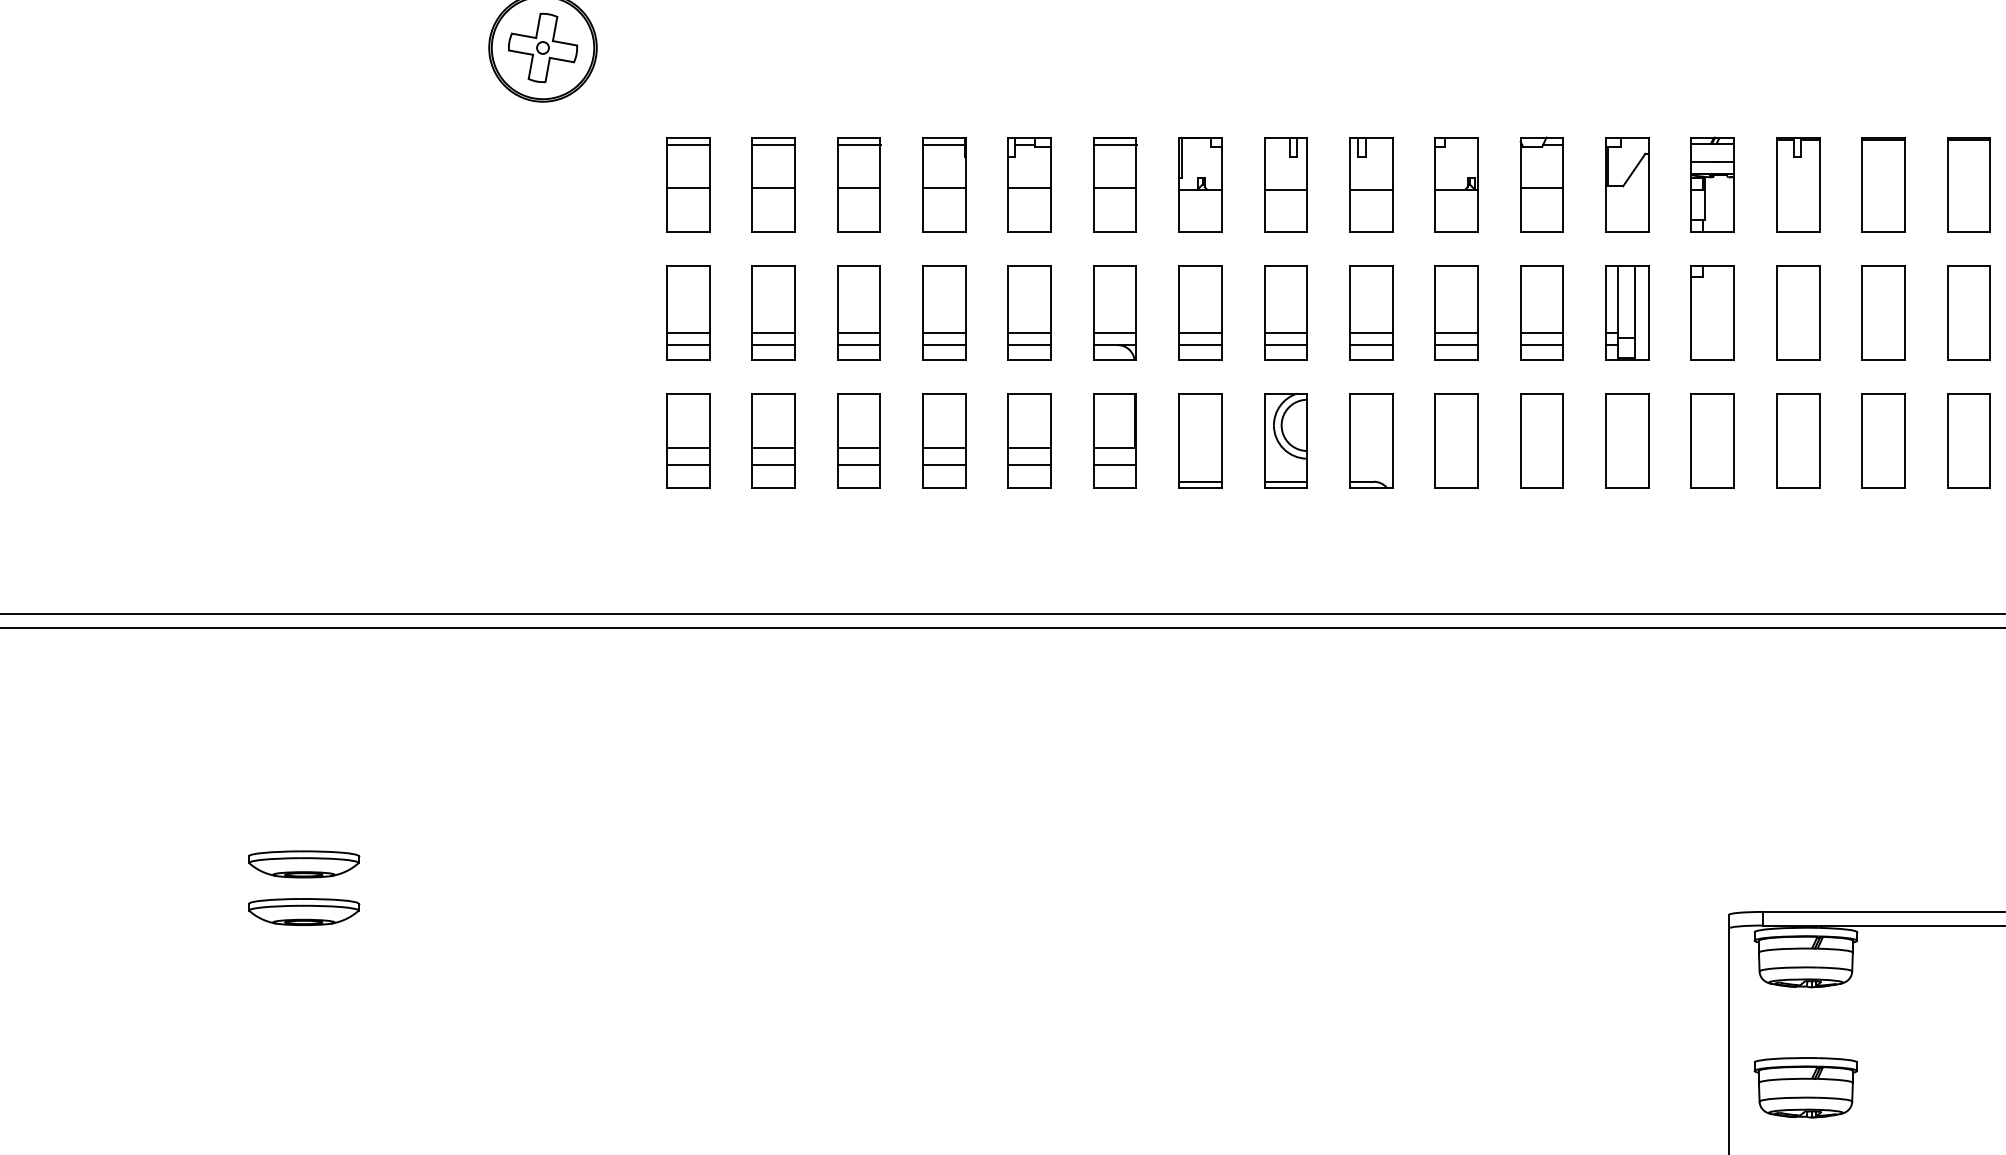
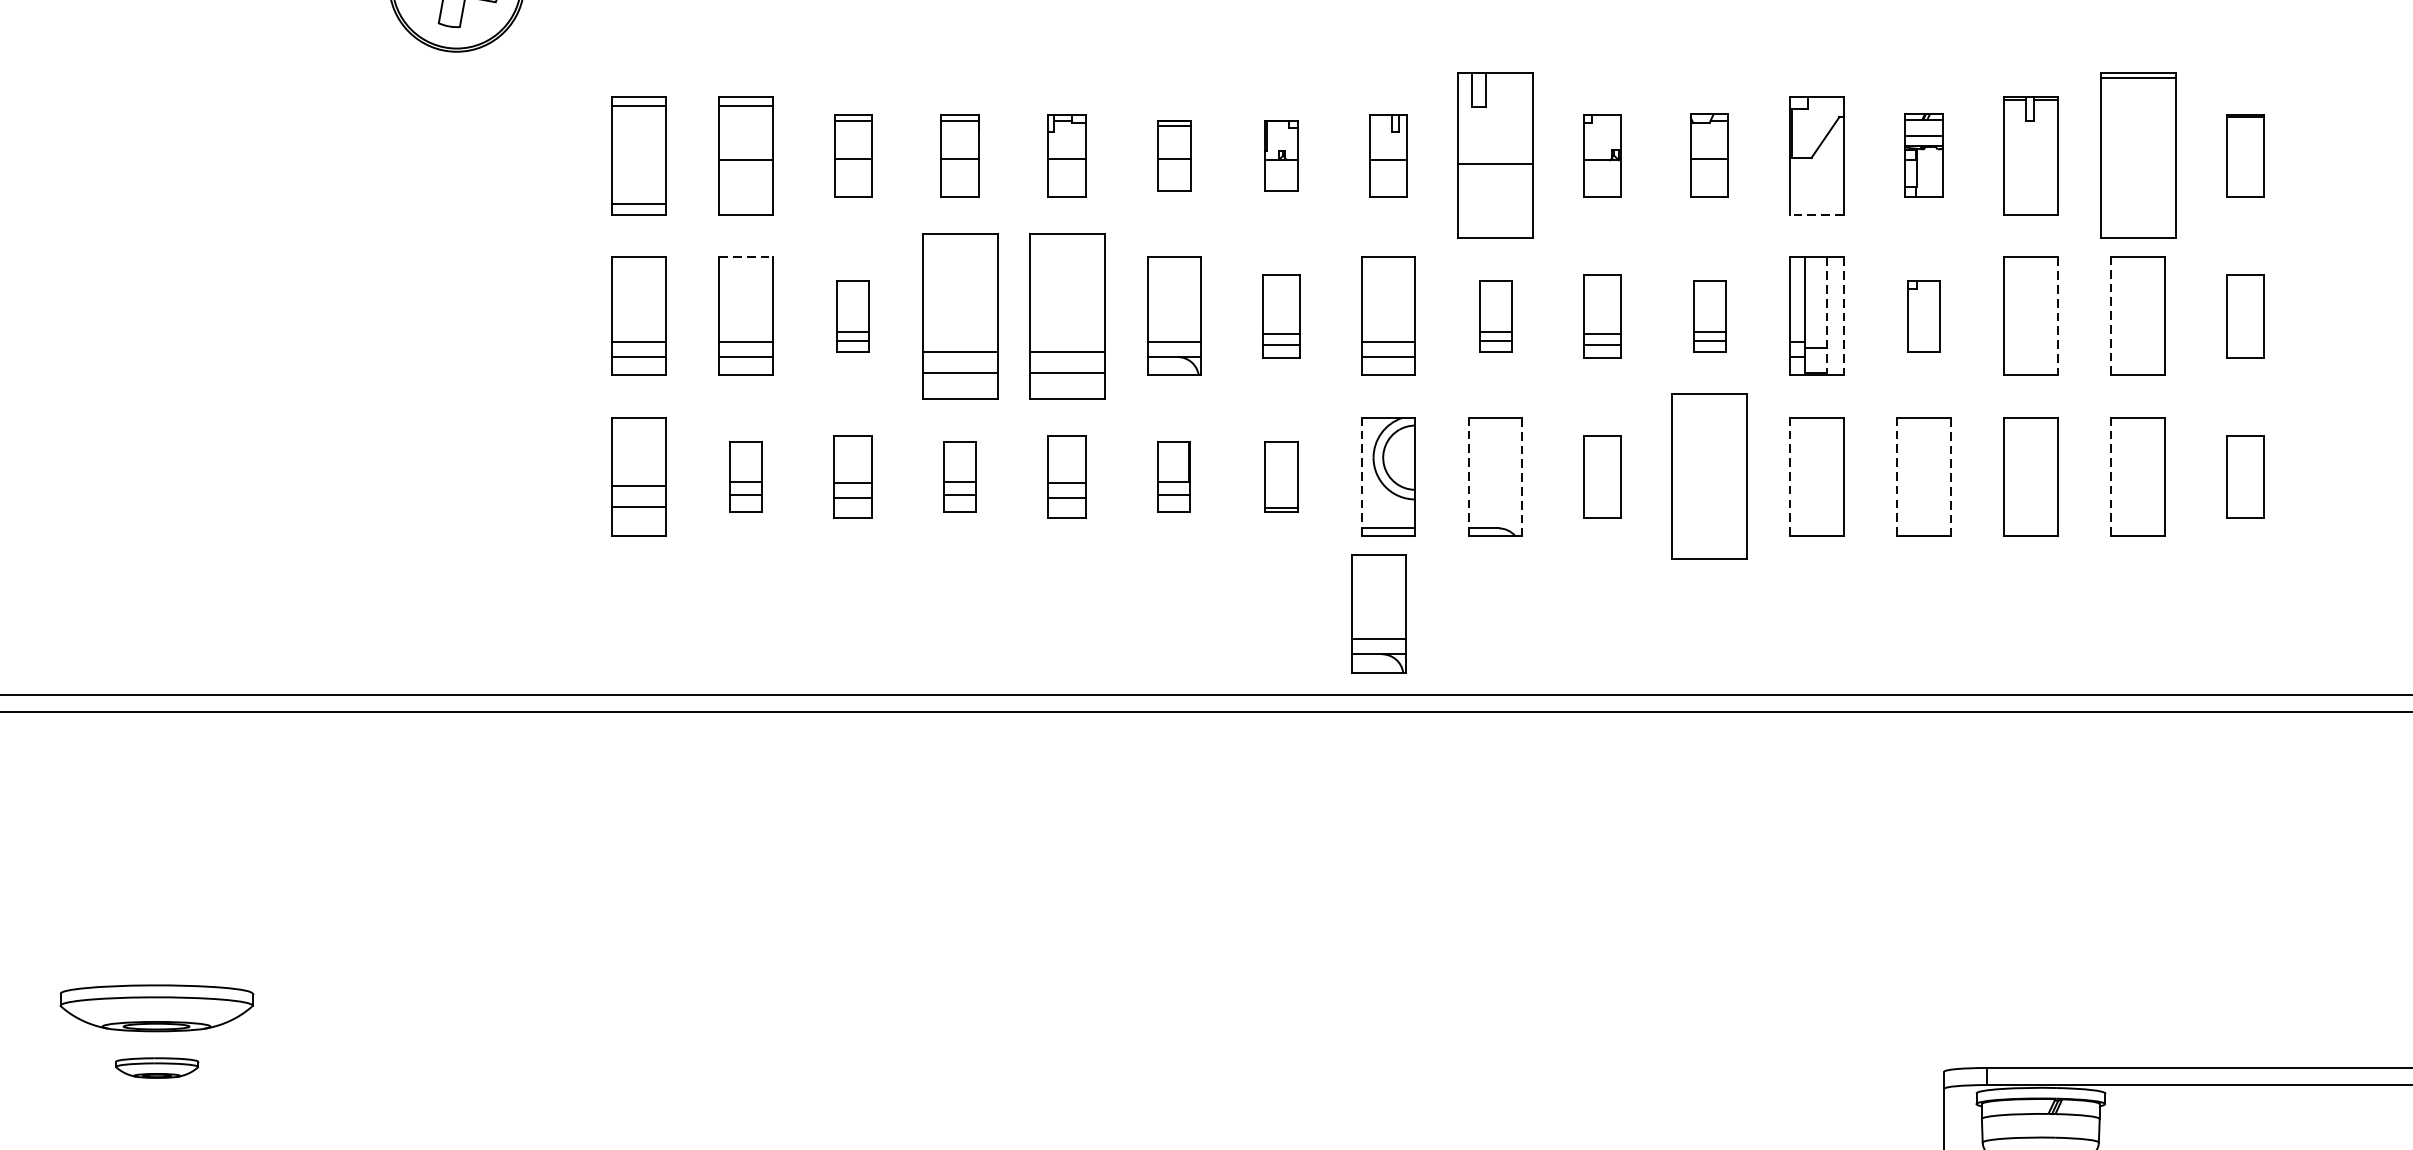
part: (859, 184) -> (853, 155), size x0.7
part: (944, 184) -> (960, 155), size x0.7
part: (1029, 184) -> (1066, 155), size x0.7
part: (1115, 184) -> (1174, 155), size x0.6
part: (1200, 184) -> (1281, 155), size x0.6
part: (1285, 184) -> (1388, 155), size x0.7
part: (1371, 184) -> (1495, 155), size x1.4
part: (1456, 184) -> (1602, 155), size x0.7
part: (1541, 184) -> (1709, 155), size x0.7
part: (1712, 184) -> (1923, 155), size x0.7
part: (1883, 184) -> (2138, 155), size x1.4
part: (1968, 184) -> (2244, 155), size x0.7
line: (687, 188) -> (637, 204), moved
line: (1626, 231) -> (1815, 214), solid -> dashed
line: (774, 265) -> (747, 257), solid -> dashed
part: (858, 312) -> (852, 316), size x0.6
part: (944, 312) -> (960, 316), size x1.4
part: (1029, 312) -> (1066, 316), size x1.4
part: (1200, 312) -> (1281, 316), size x0.7
part: (1371, 312) -> (1495, 316), size x0.6
part: (1456, 312) -> (1602, 316), size x0.7
part: (1541, 312) -> (1709, 316), size x0.6
line: (1635, 312) -> (1827, 316), solid -> dashed
line: (1648, 312) -> (1843, 316), solid -> dashed
part: (1712, 312) -> (1923, 316), size x0.6
line: (1819, 312) -> (2057, 316), solid -> dashed
line: (1862, 312) -> (2111, 316), solid -> dashed
part: (1968, 312) -> (2244, 316), size x0.7
part: (773, 440) -> (745, 476), size x0.6
part: (858, 440) -> (852, 476), size x0.7
part: (944, 440) -> (960, 476), size x0.6
part: (1029, 440) -> (1066, 476), size x0.7
part: (1114, 440) -> (1173, 476), size x0.6
part: (1200, 440) -> (1281, 476), size x0.6
line: (1264, 440) -> (1361, 476), solid -> dashed
line: (1349, 440) -> (1468, 476), solid -> dashed
line: (1392, 440) -> (1522, 476), solid -> dashed
part: (1456, 440) -> (1602, 476), size x0.7
part: (1541, 440) -> (1709, 476), size x1.4
line: (1606, 440) -> (1790, 476), solid -> dashed
line: (1691, 440) -> (1897, 476), solid -> dashed
line: (1734, 440) -> (1951, 476), solid -> dashed
line: (1862, 440) -> (2111, 476), solid -> dashed
part: (1968, 440) -> (2244, 476), size x0.7
part: (1277, 549) -> (1378, 613), added
part: (304, 864) -> (157, 1008), size x1.4
part: (304, 911) -> (157, 1067), size x0.6

